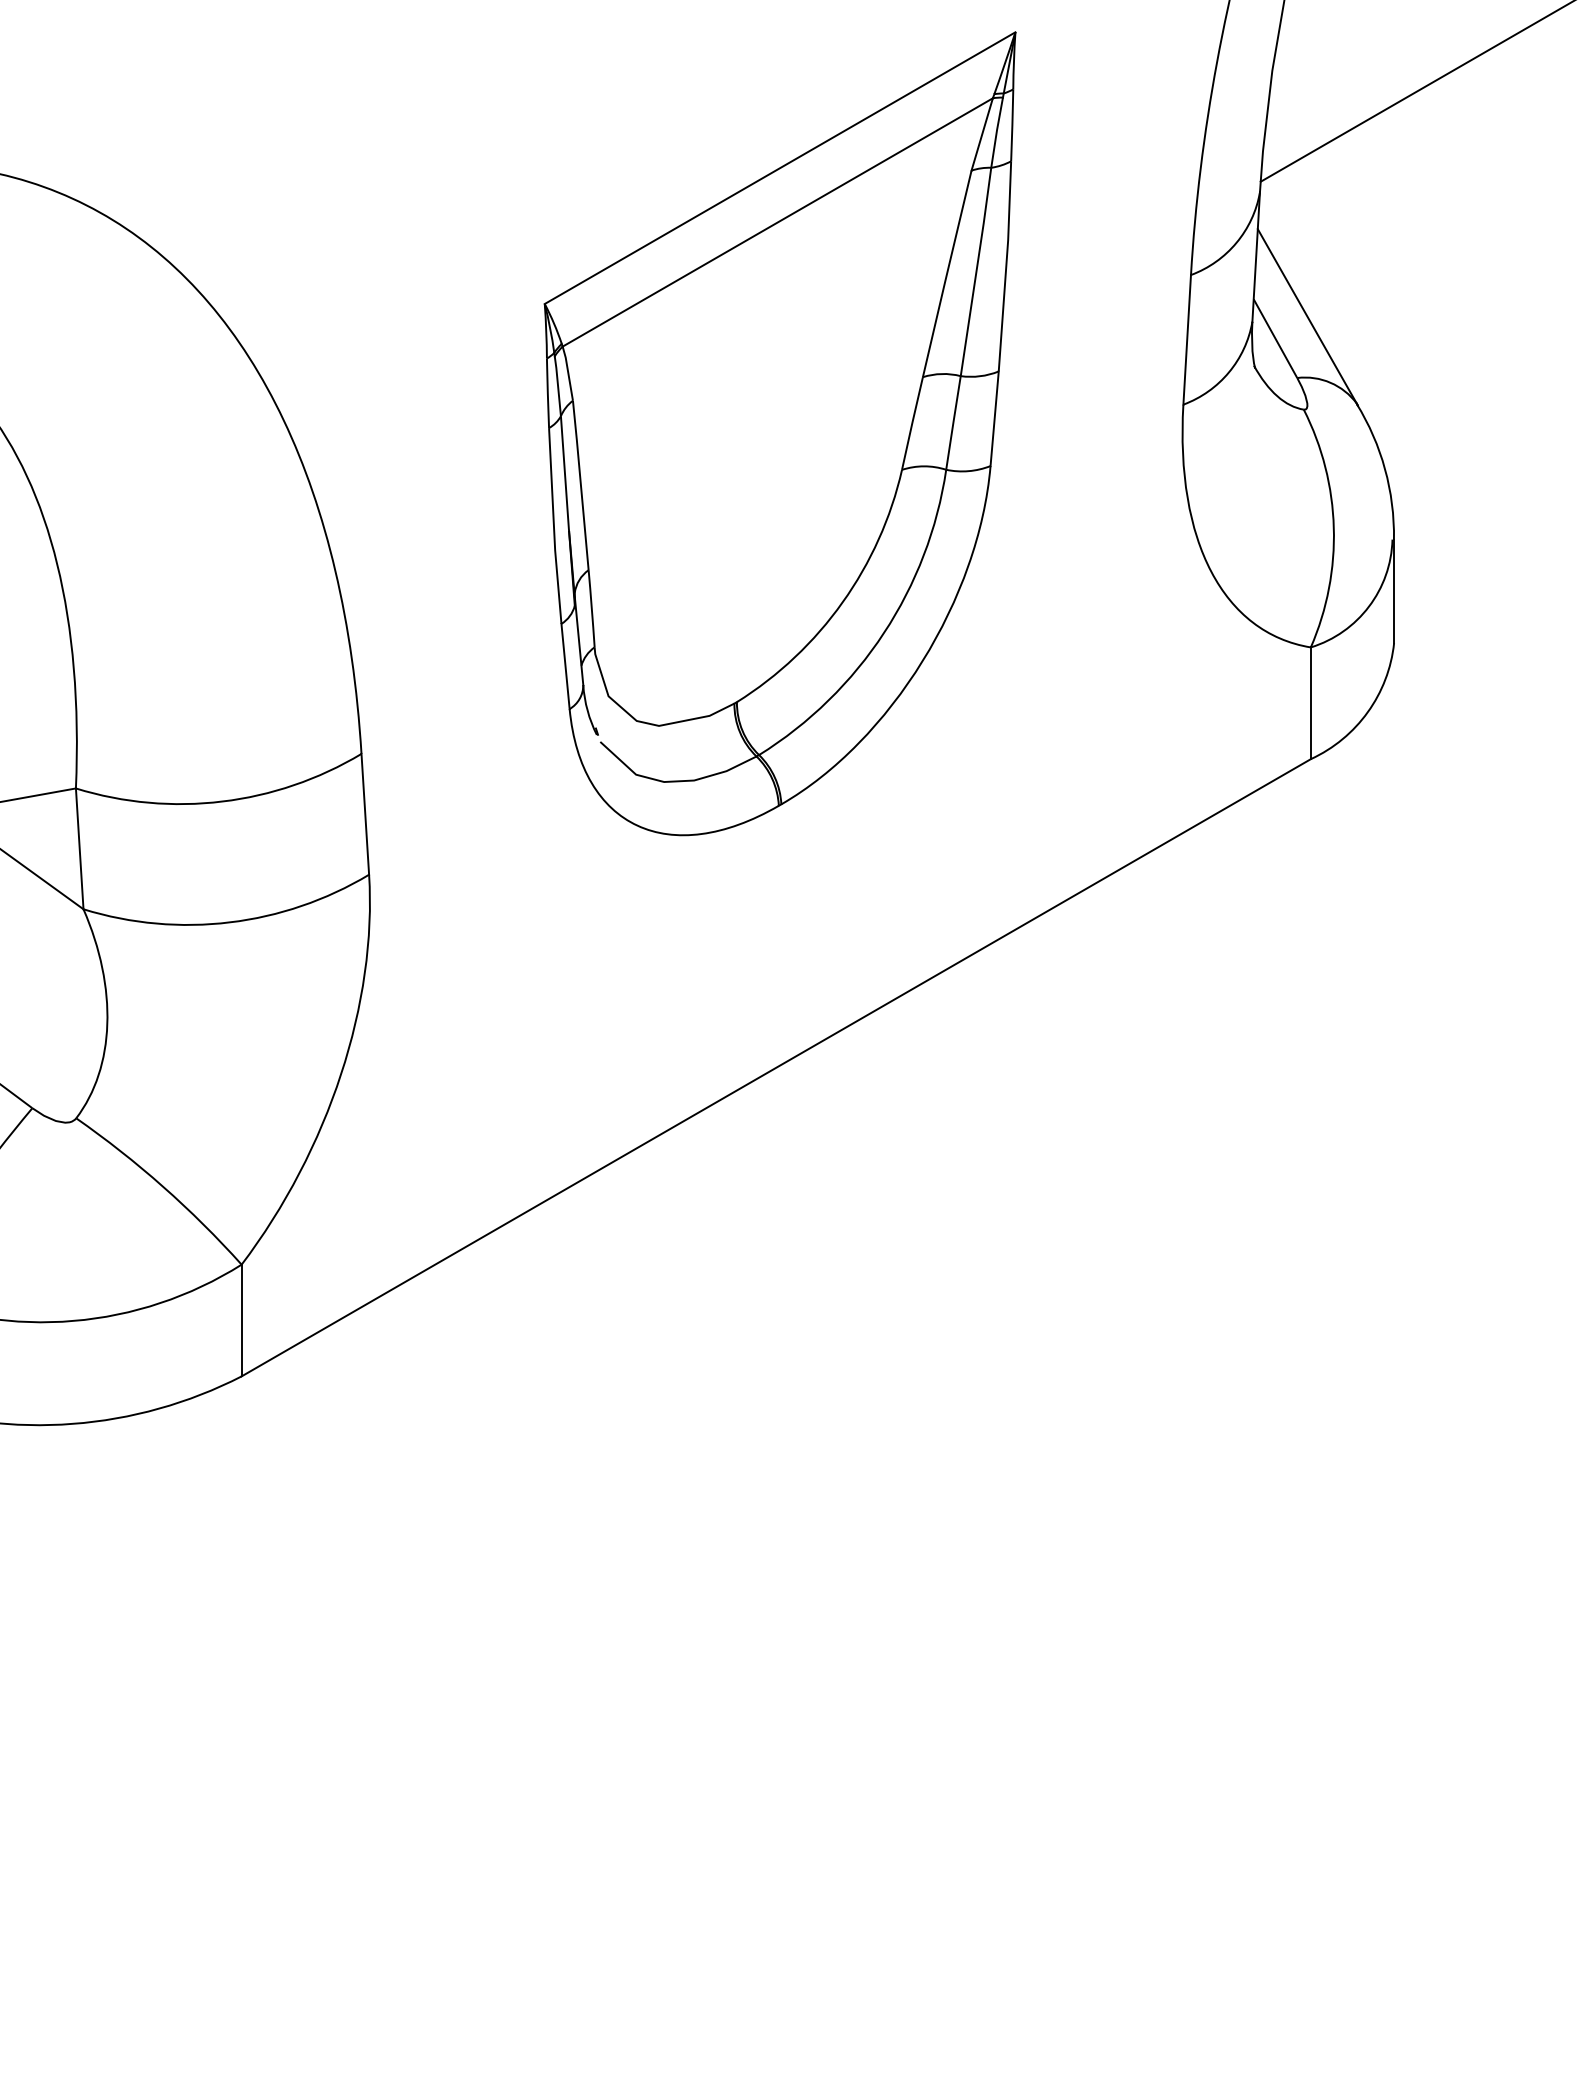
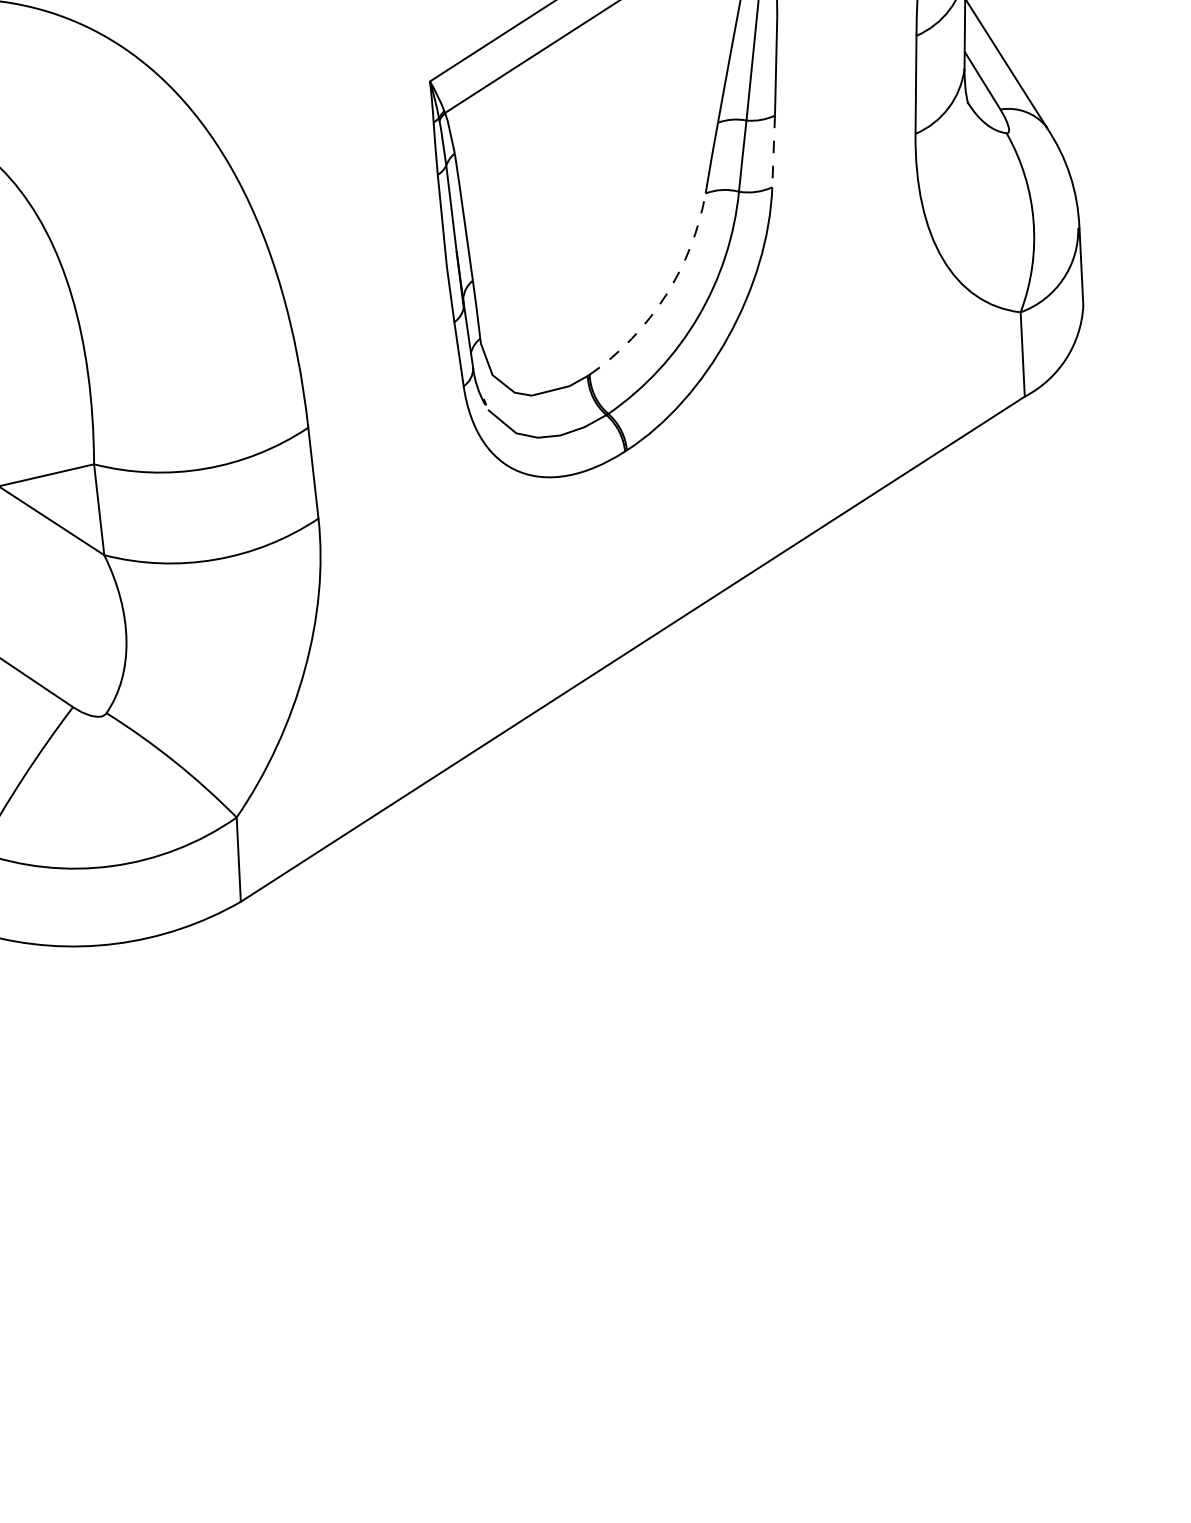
line: (994, 419) -> (773, 152), solid -> dashed
arc: (842, 602) -> (665, 295), solid -> dashed

